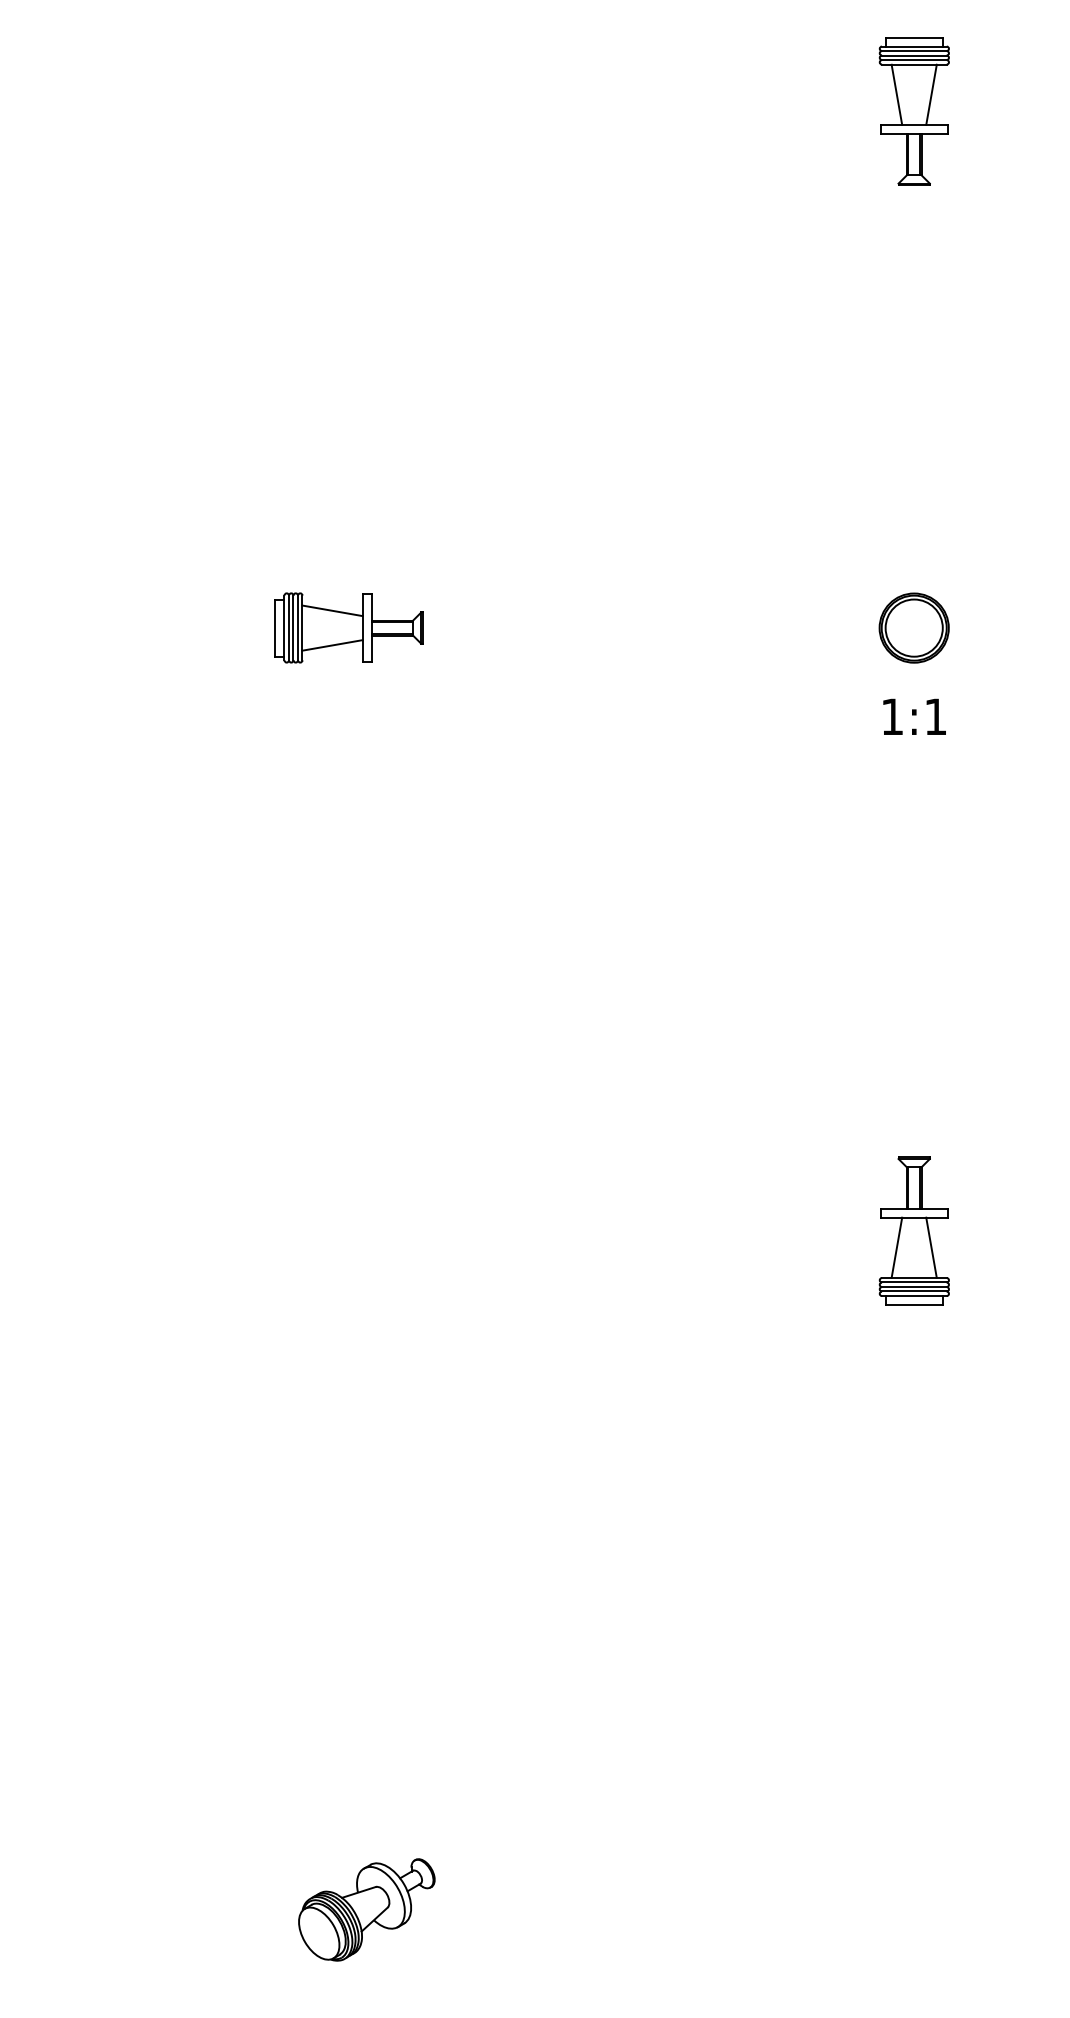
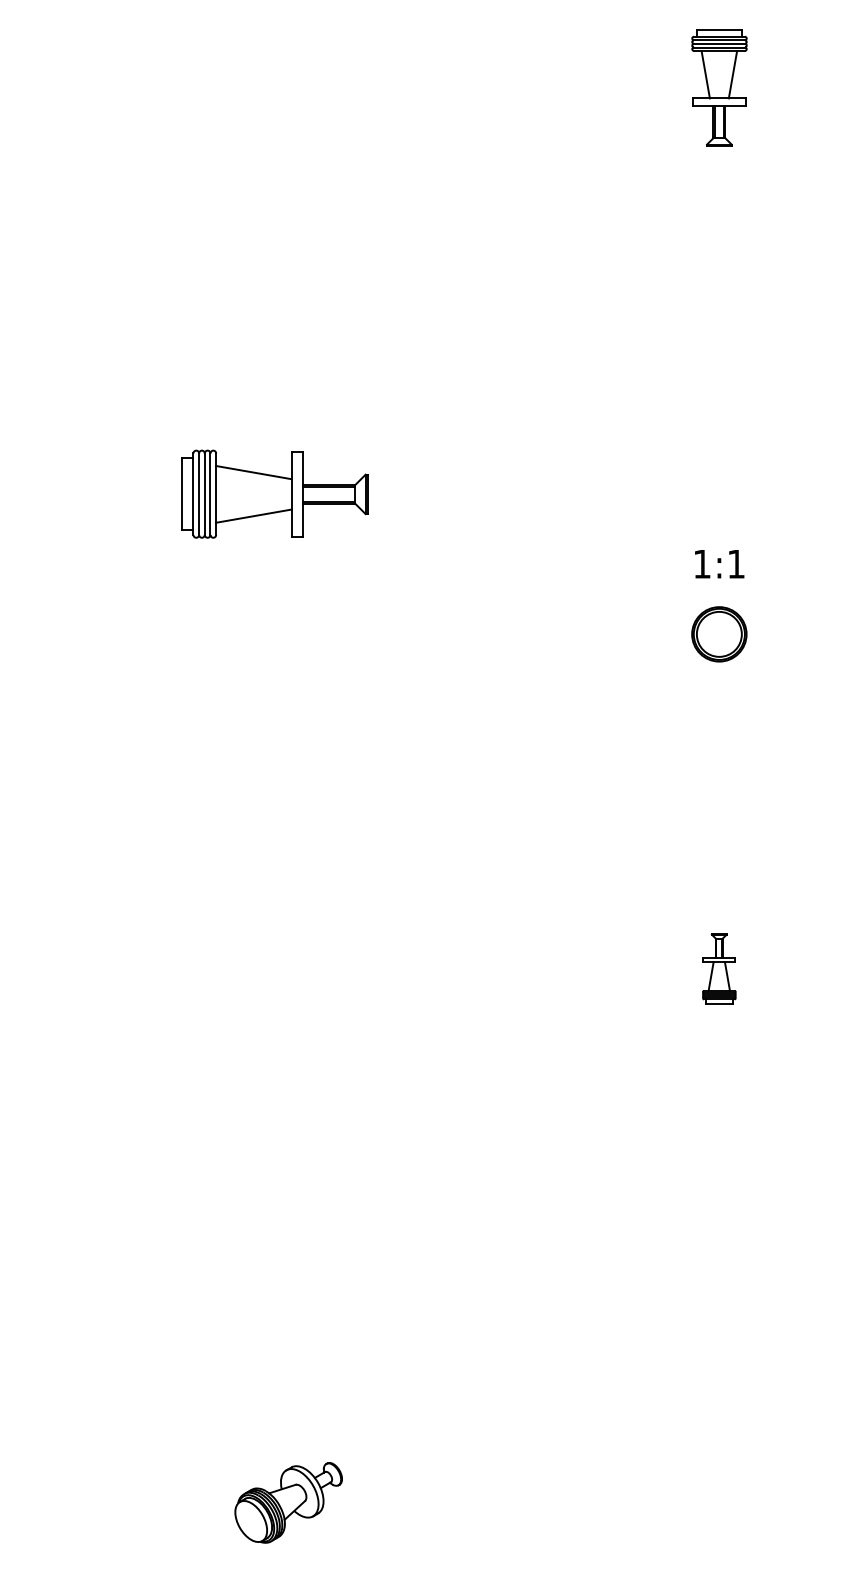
part: (348, 627) -> (274, 493), size x1.6
part: (913, 627) -> (718, 633), moved
part: (913, 1230) -> (718, 968), size x0.6

